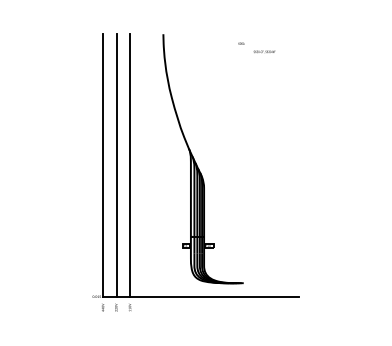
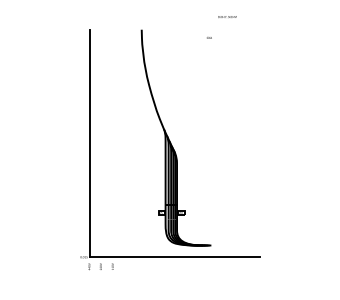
text: (264, 51) -> (227, 16), moved
line: (116, 165) -> (101, 143), removed
line: (129, 165) -> (112, 143), removed

